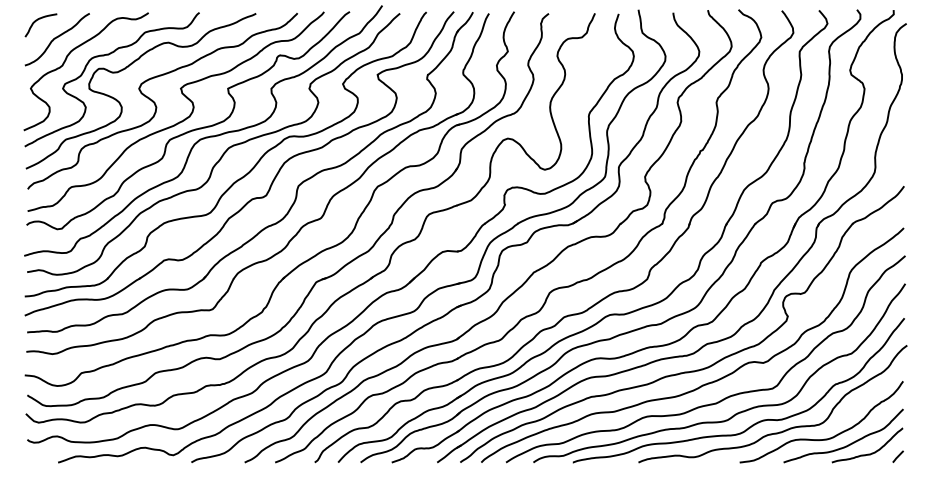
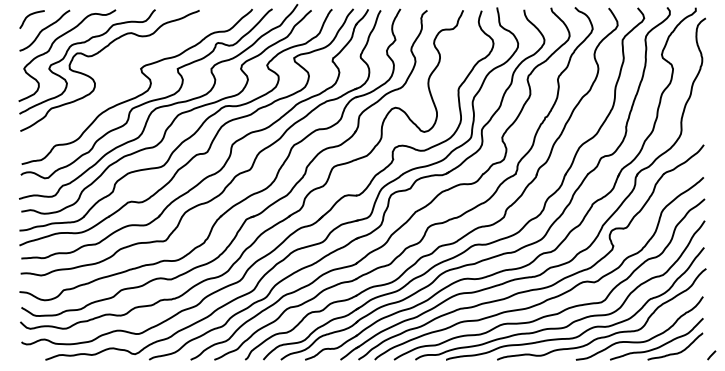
curve: (156, 104) -> (122, 81), removed
line: (897, 456) -> (711, 355), moved

